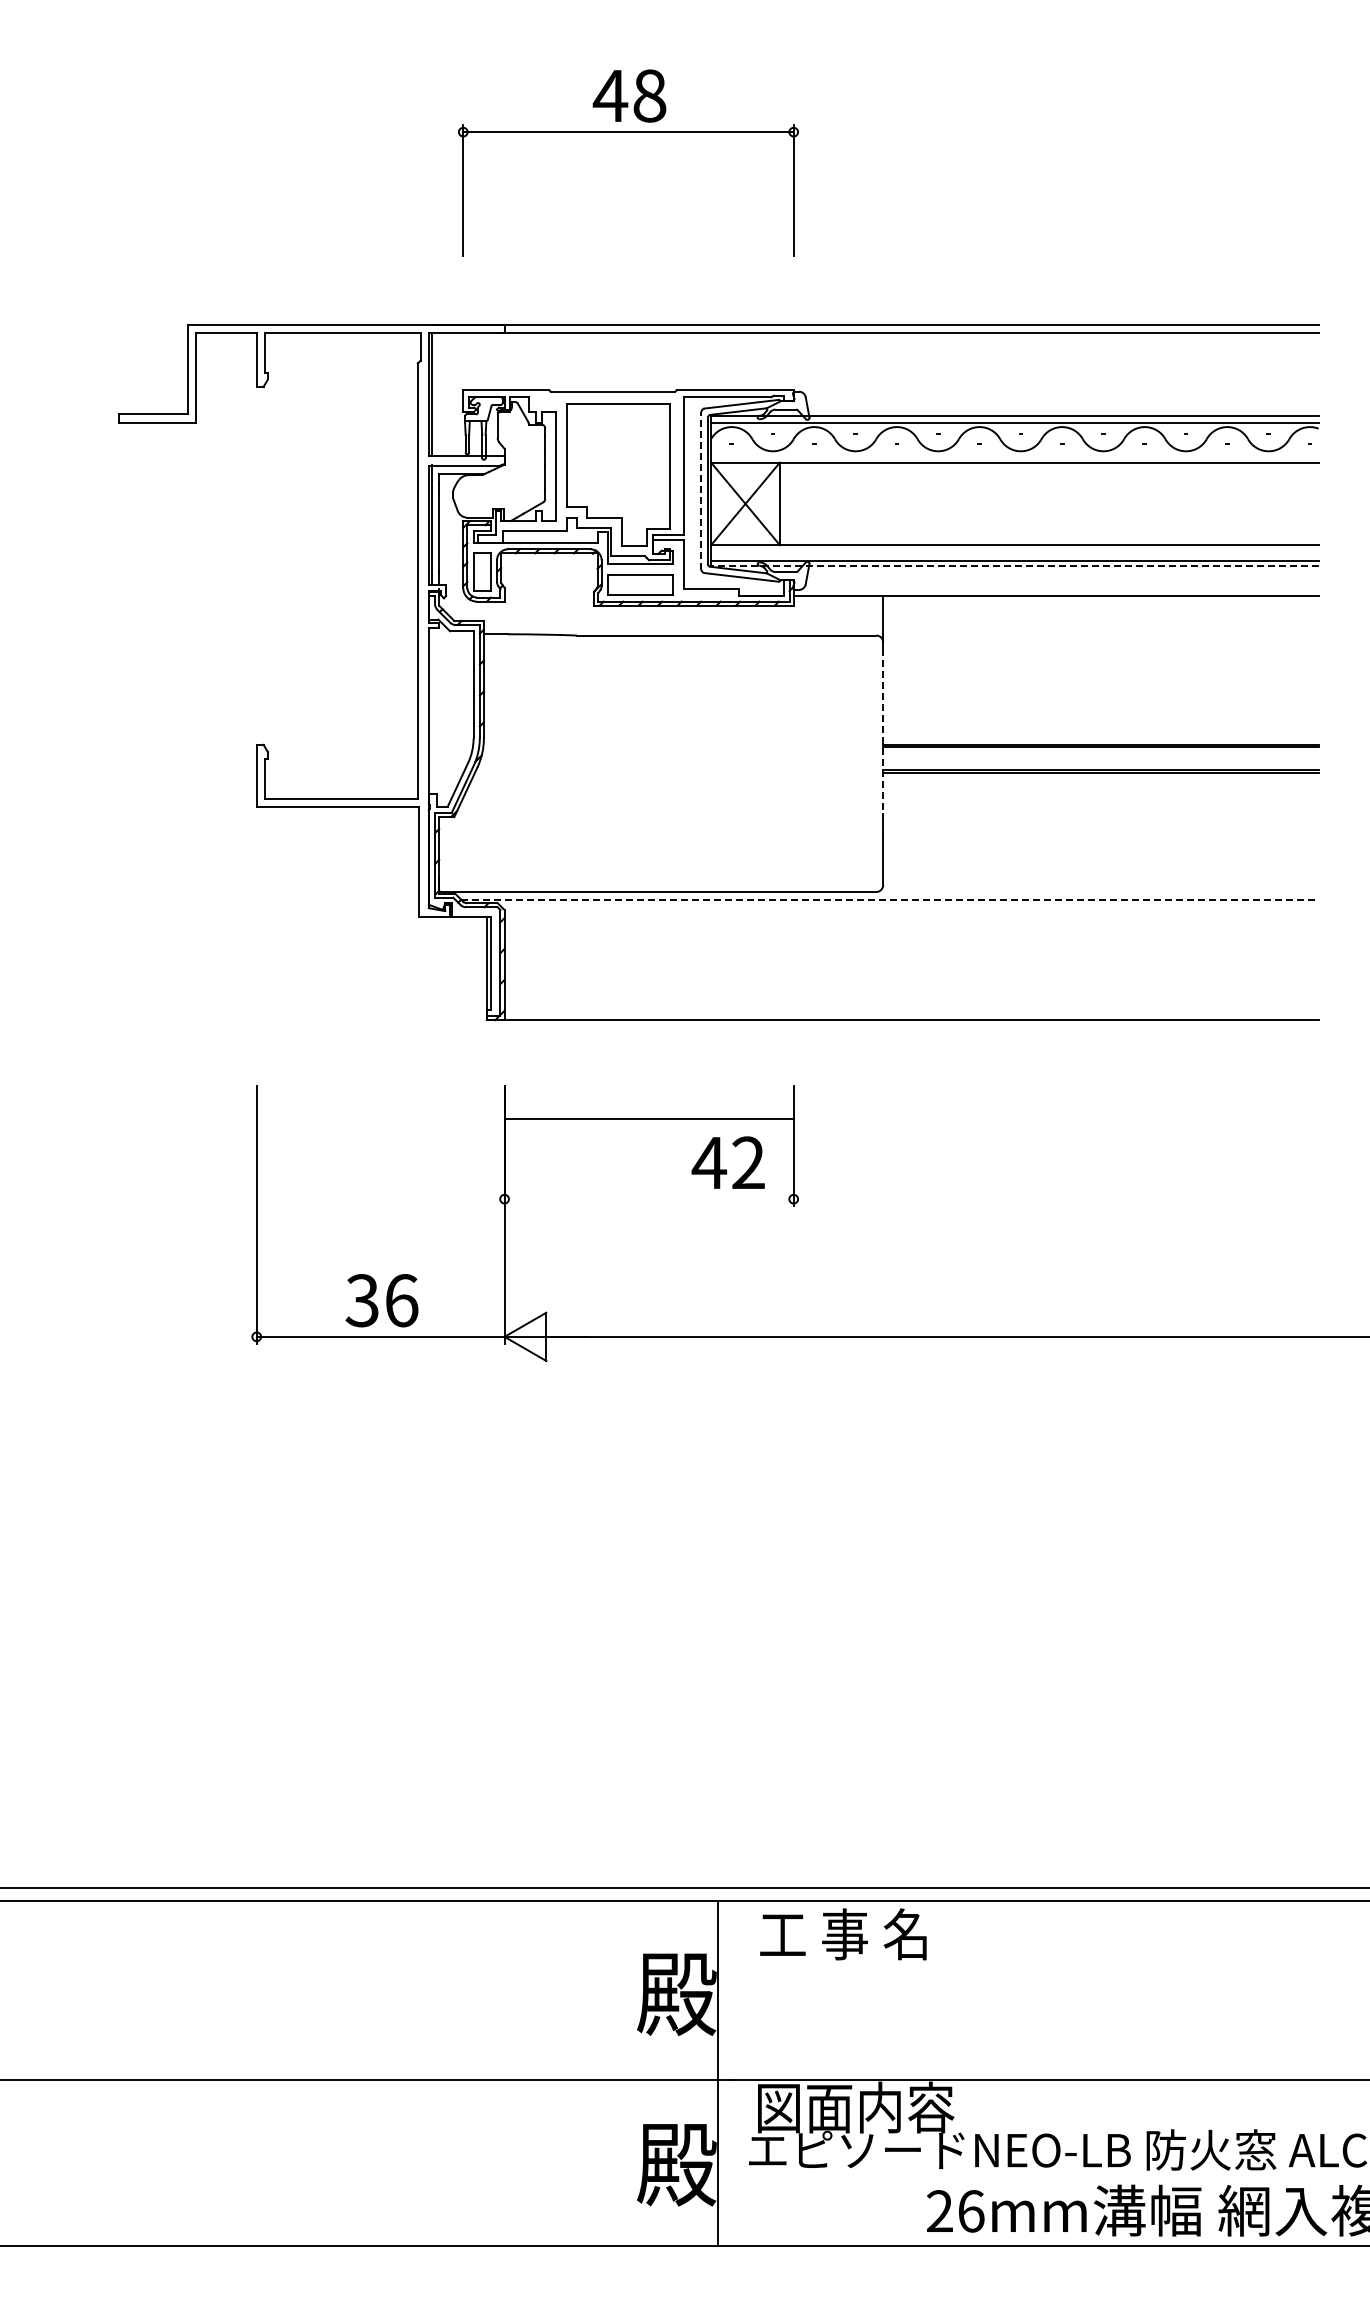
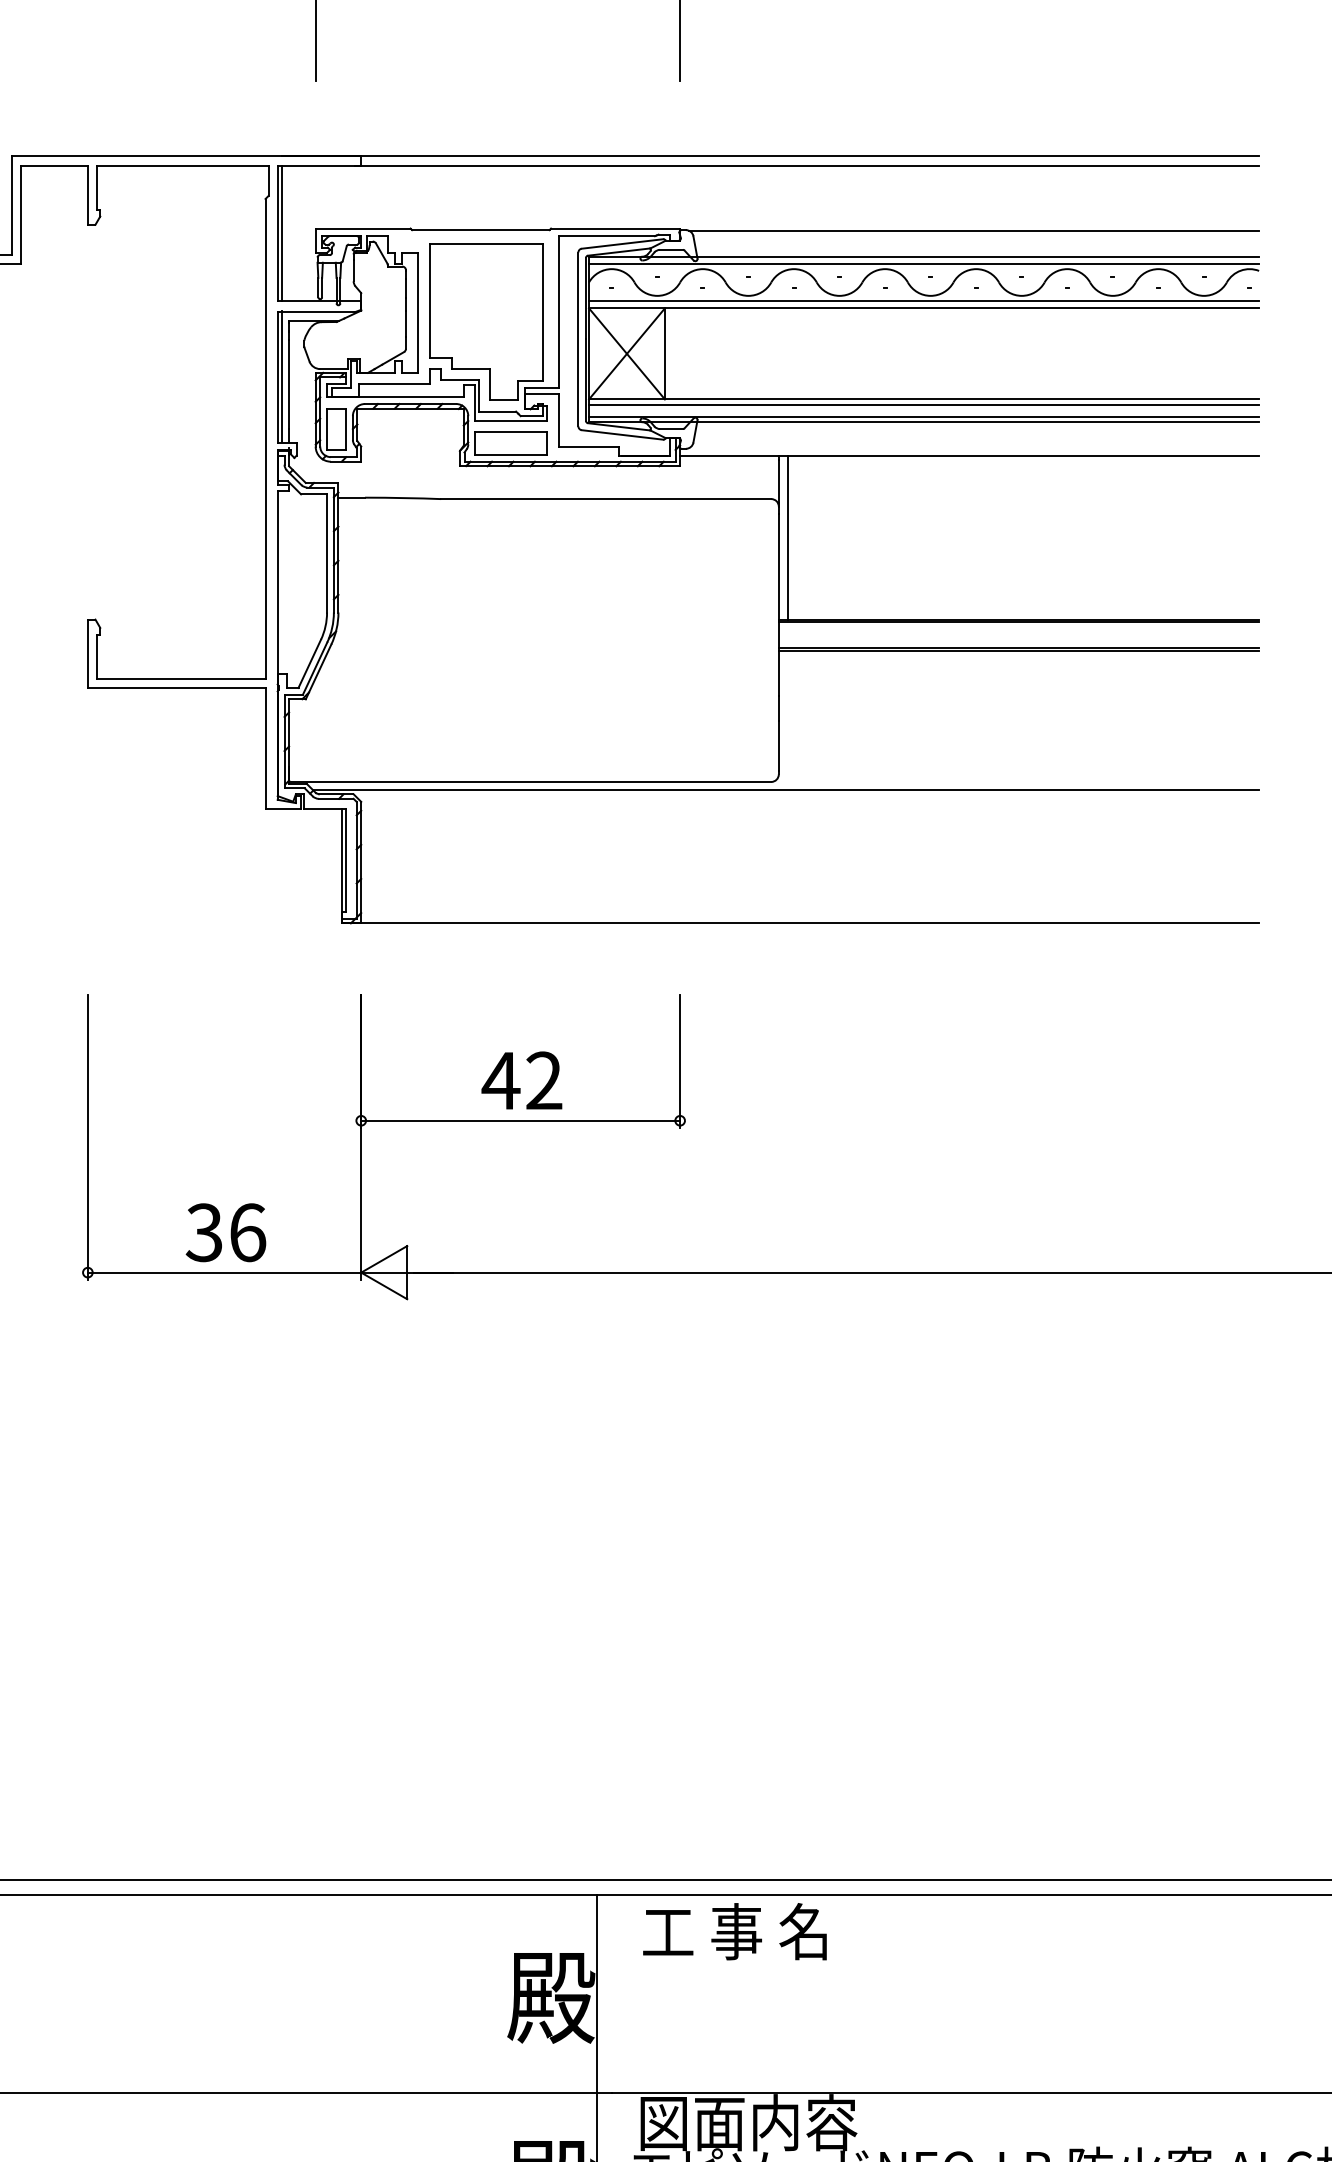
line: (1059, 392) -> (973, 231), added
line: (1014, 455) -> (923, 300), added
line: (701, 490) -> (578, 339), dashed -> solid
line: (1014, 550) -> (923, 405), added
line: (1014, 565) -> (923, 421), dashed -> solid
line: (891, 670) -> (788, 537), added
line: (883, 731) -> (779, 604), dashed -> solid
line: (889, 899) -> (785, 790), dashed -> solid
line: (648, 1119) -> (519, 1121), moved
text: (727, 1162) -> (521, 1080), moved

